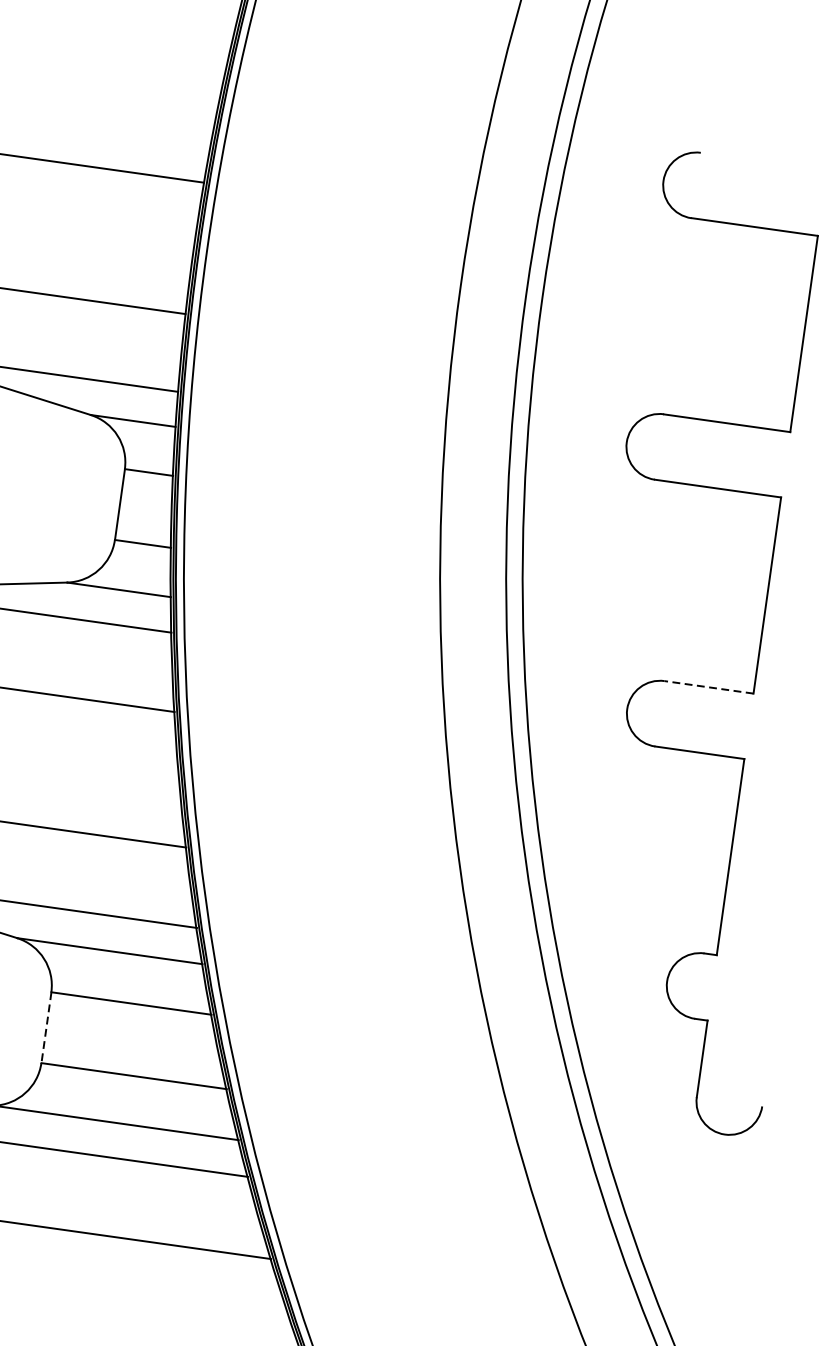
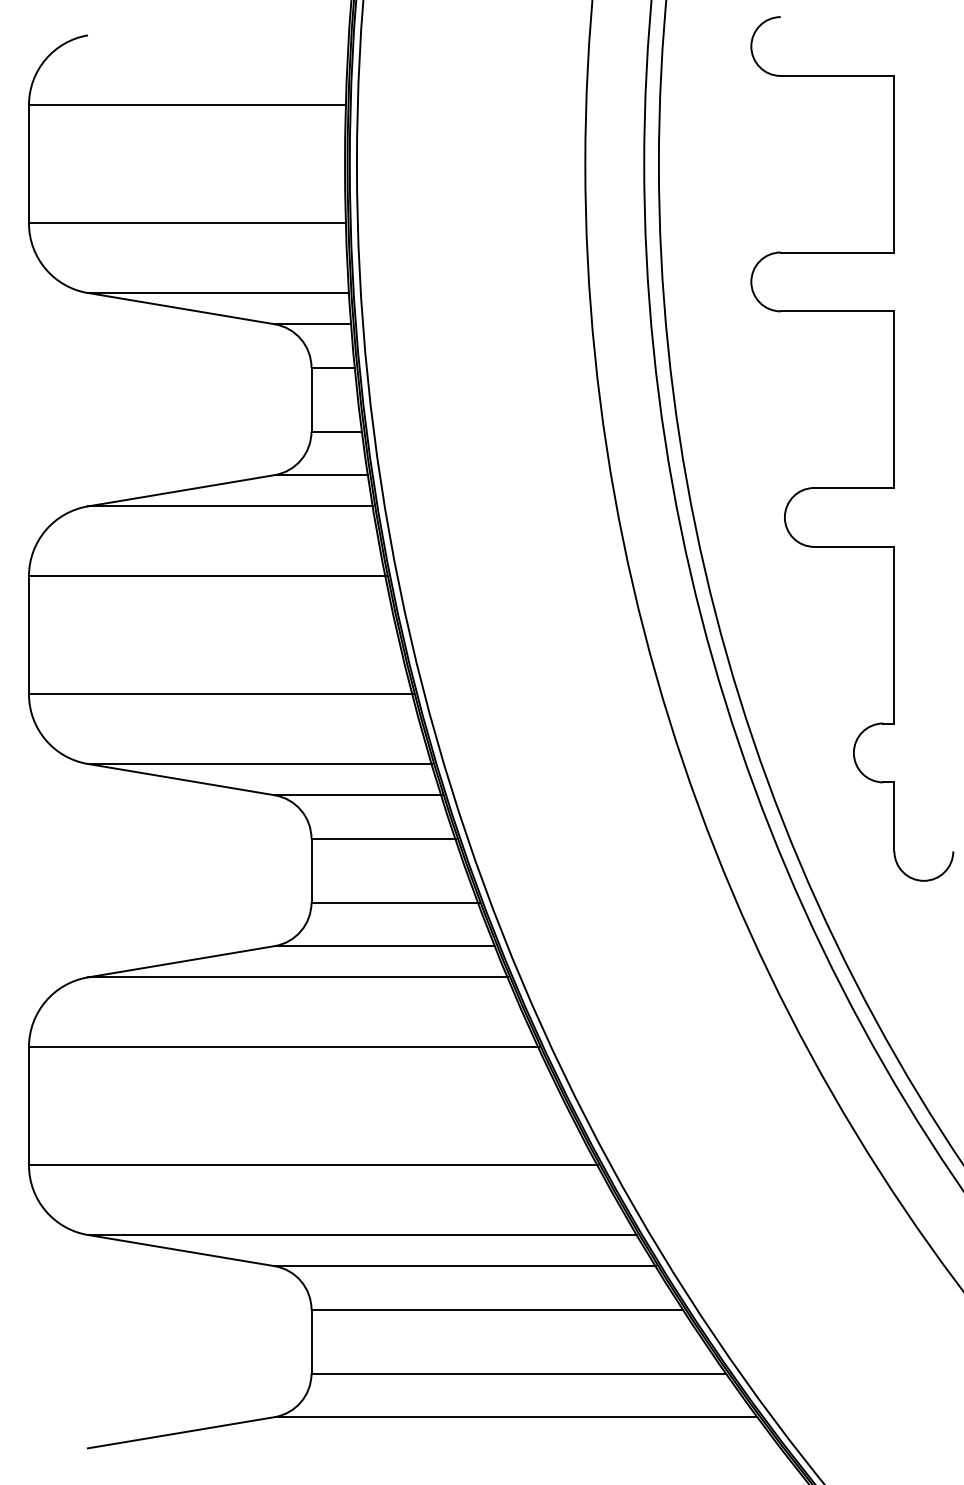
line: (708, 687) -> (853, 488), dashed -> solid
line: (46, 1027) -> (311, 870), dashed -> solid

